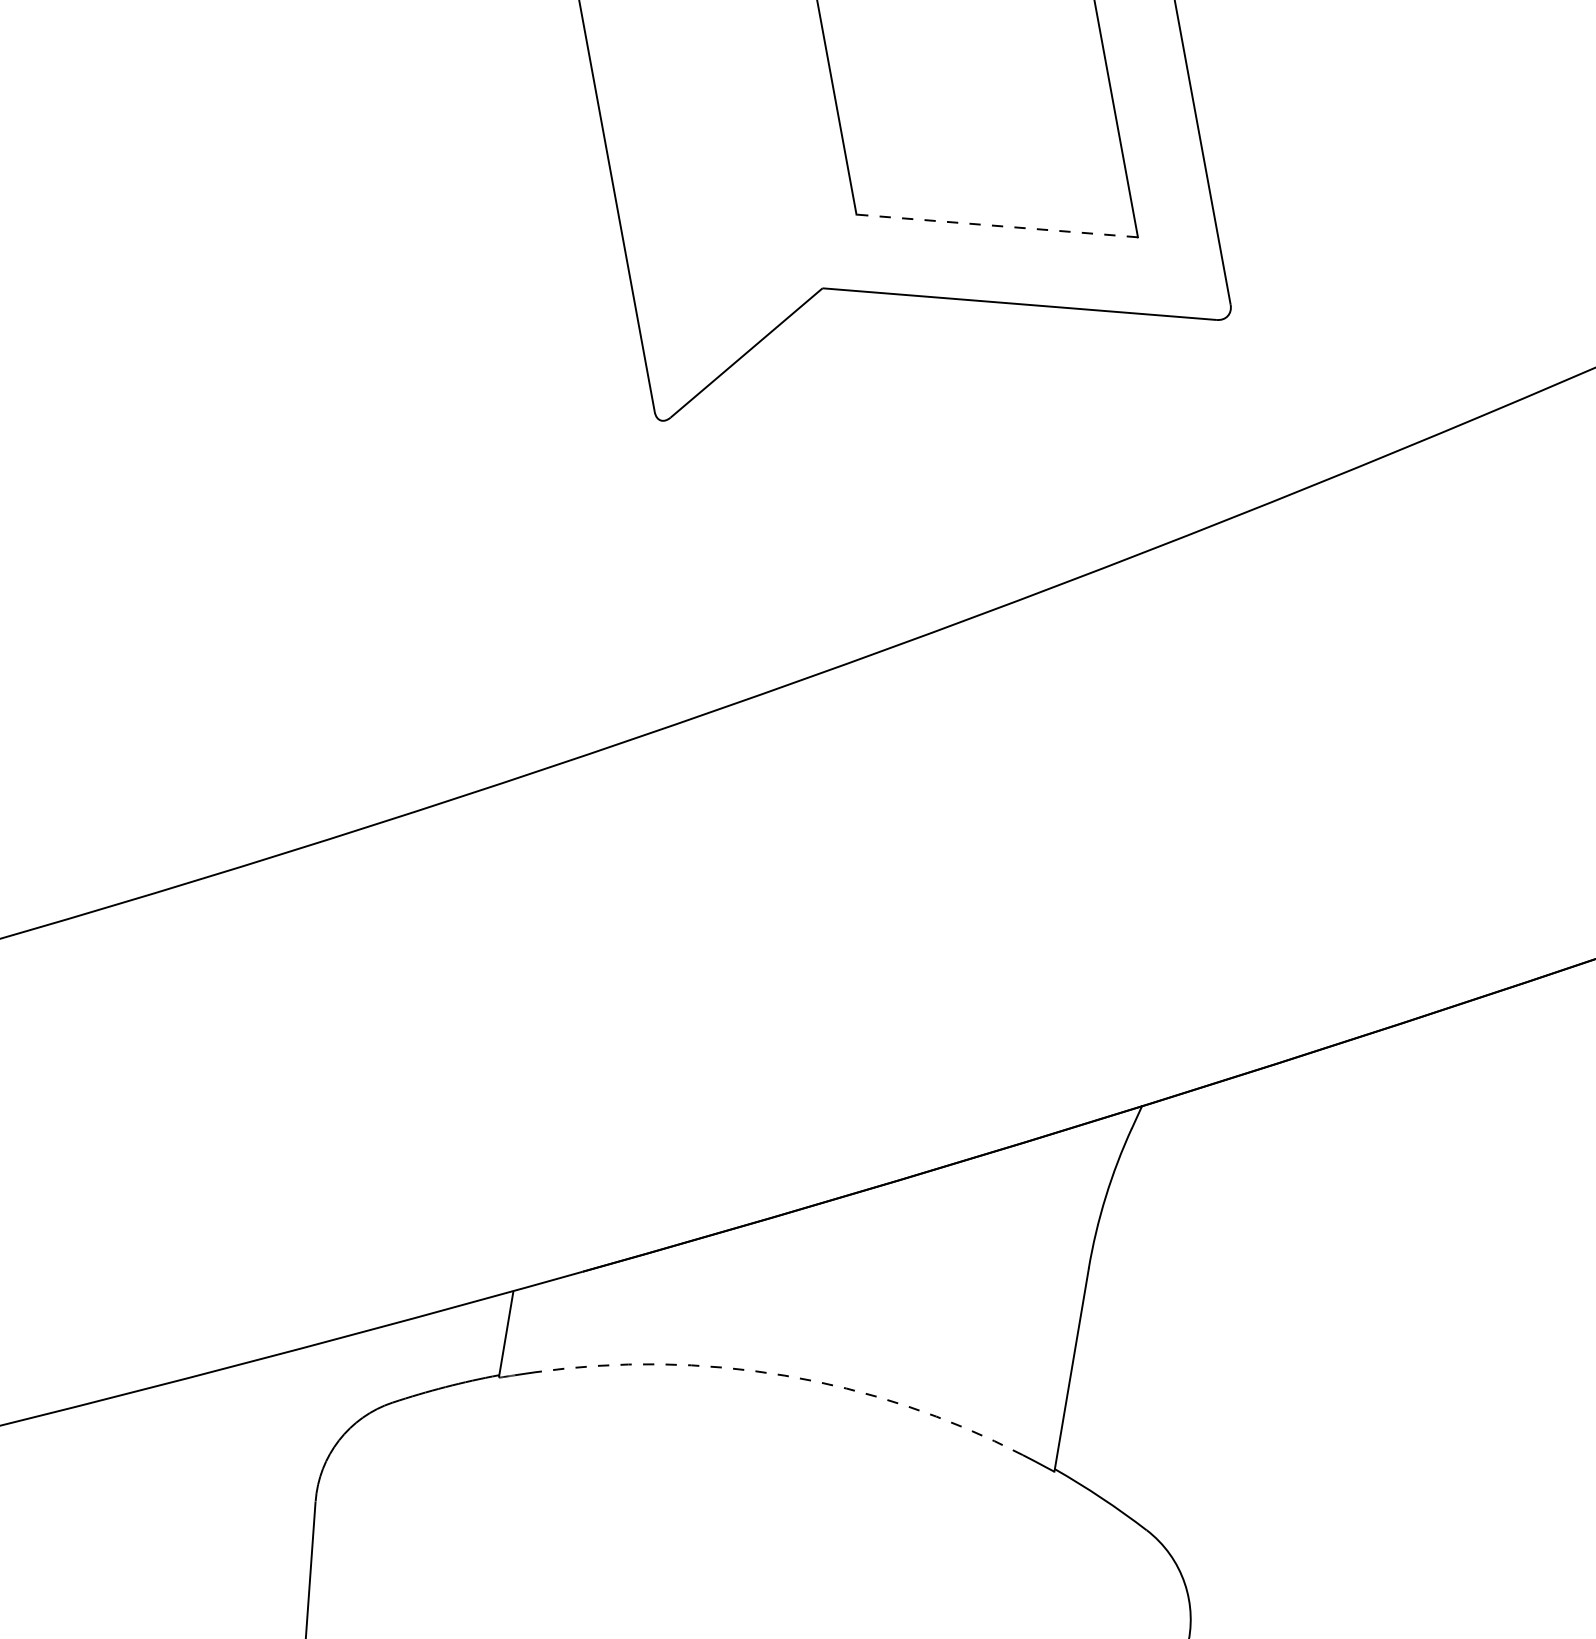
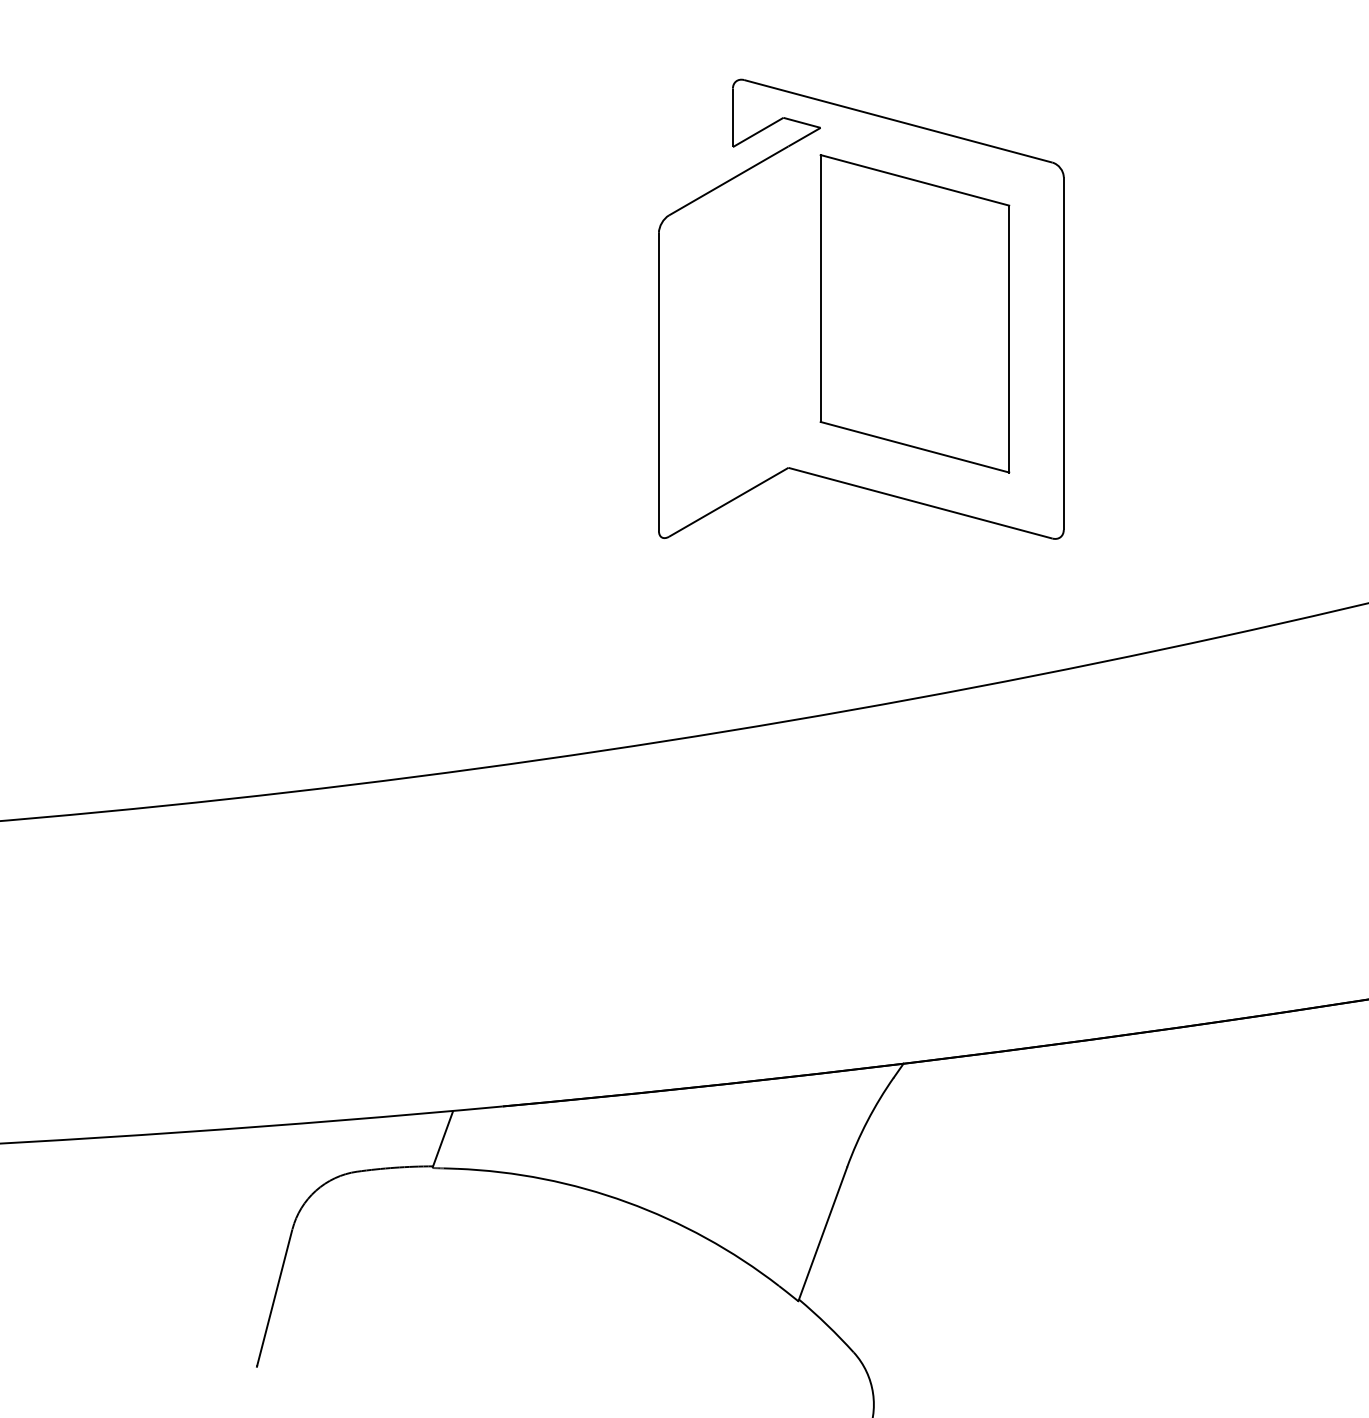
line: (996, 226) -> (914, 447), dashed -> solid
arc: (785, 1375) -> (627, 1202), dashed -> solid

